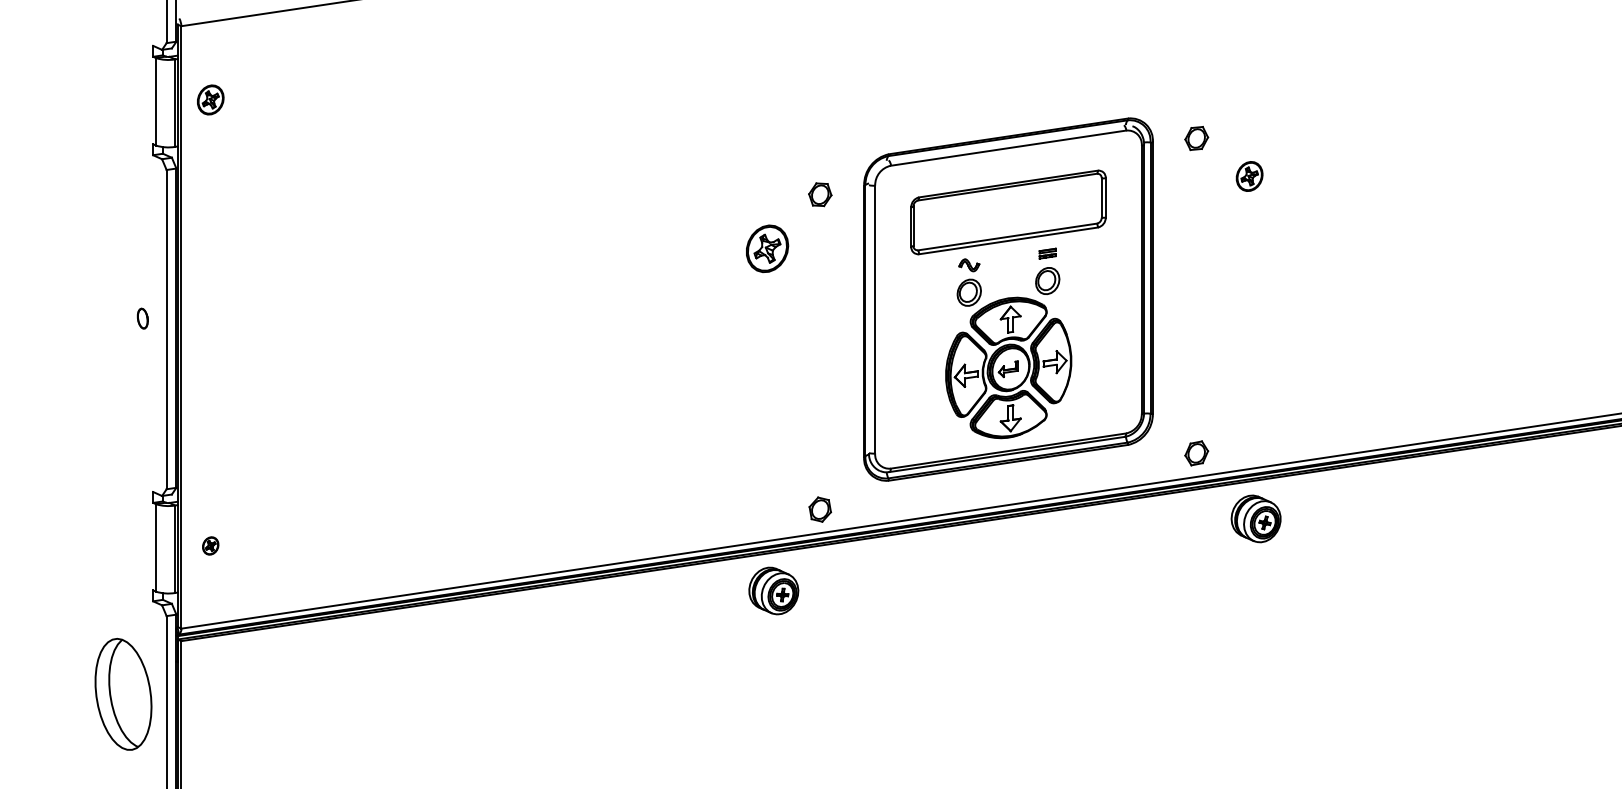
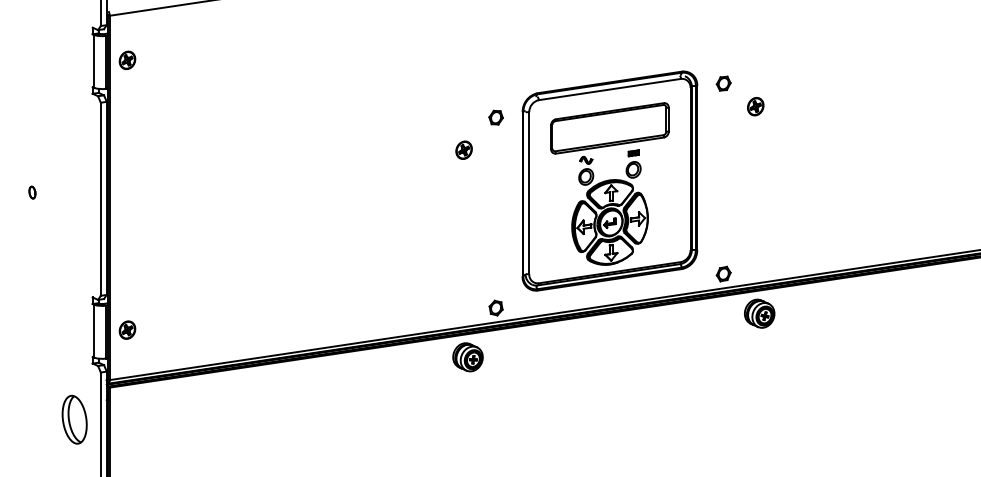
part: (766, 247) -> (463, 149), size x0.62
part: (142, 318) -> (32, 192), moved
part: (210, 544) -> (127, 329), size x1.67
part: (123, 693) -> (74, 419), size x0.71

